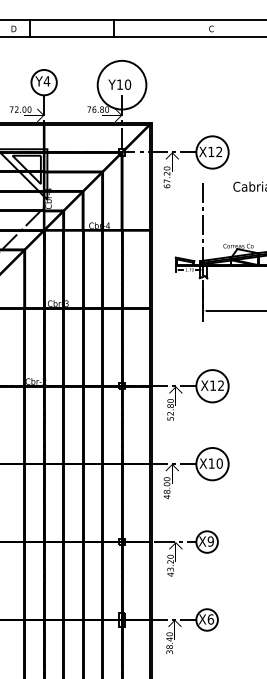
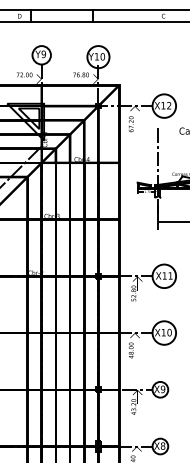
text: (46, 81) -> (43, 54), Y4 -> Y9
circle: (121, 84) -> (98, 56), size x0.62
text: (220, 385) -> (170, 275), X12 -> X11
text: (210, 619) -> (162, 446), X6 -> X8

